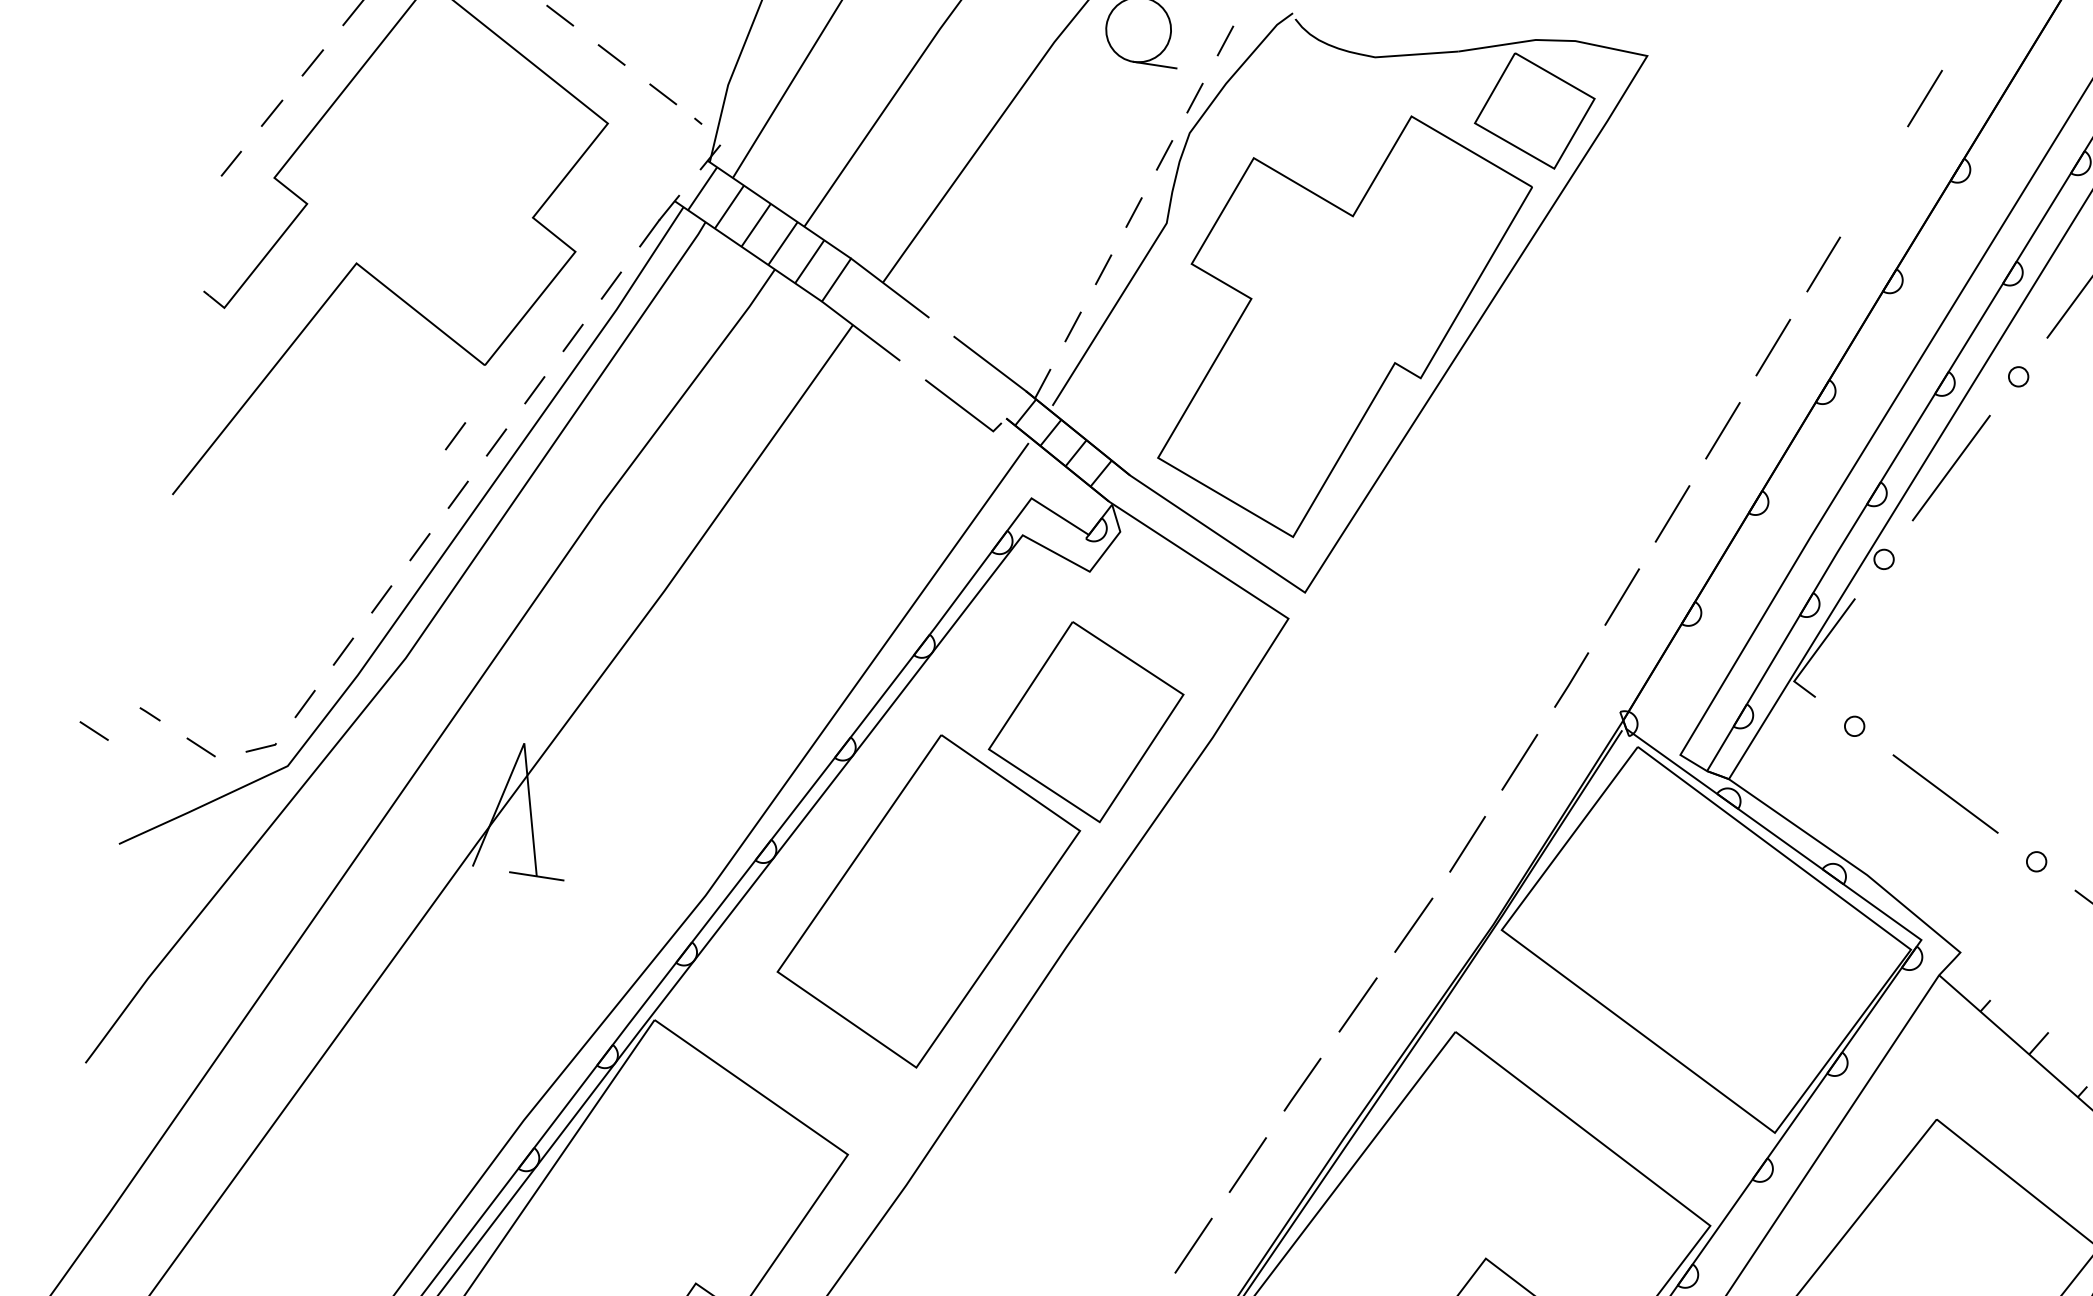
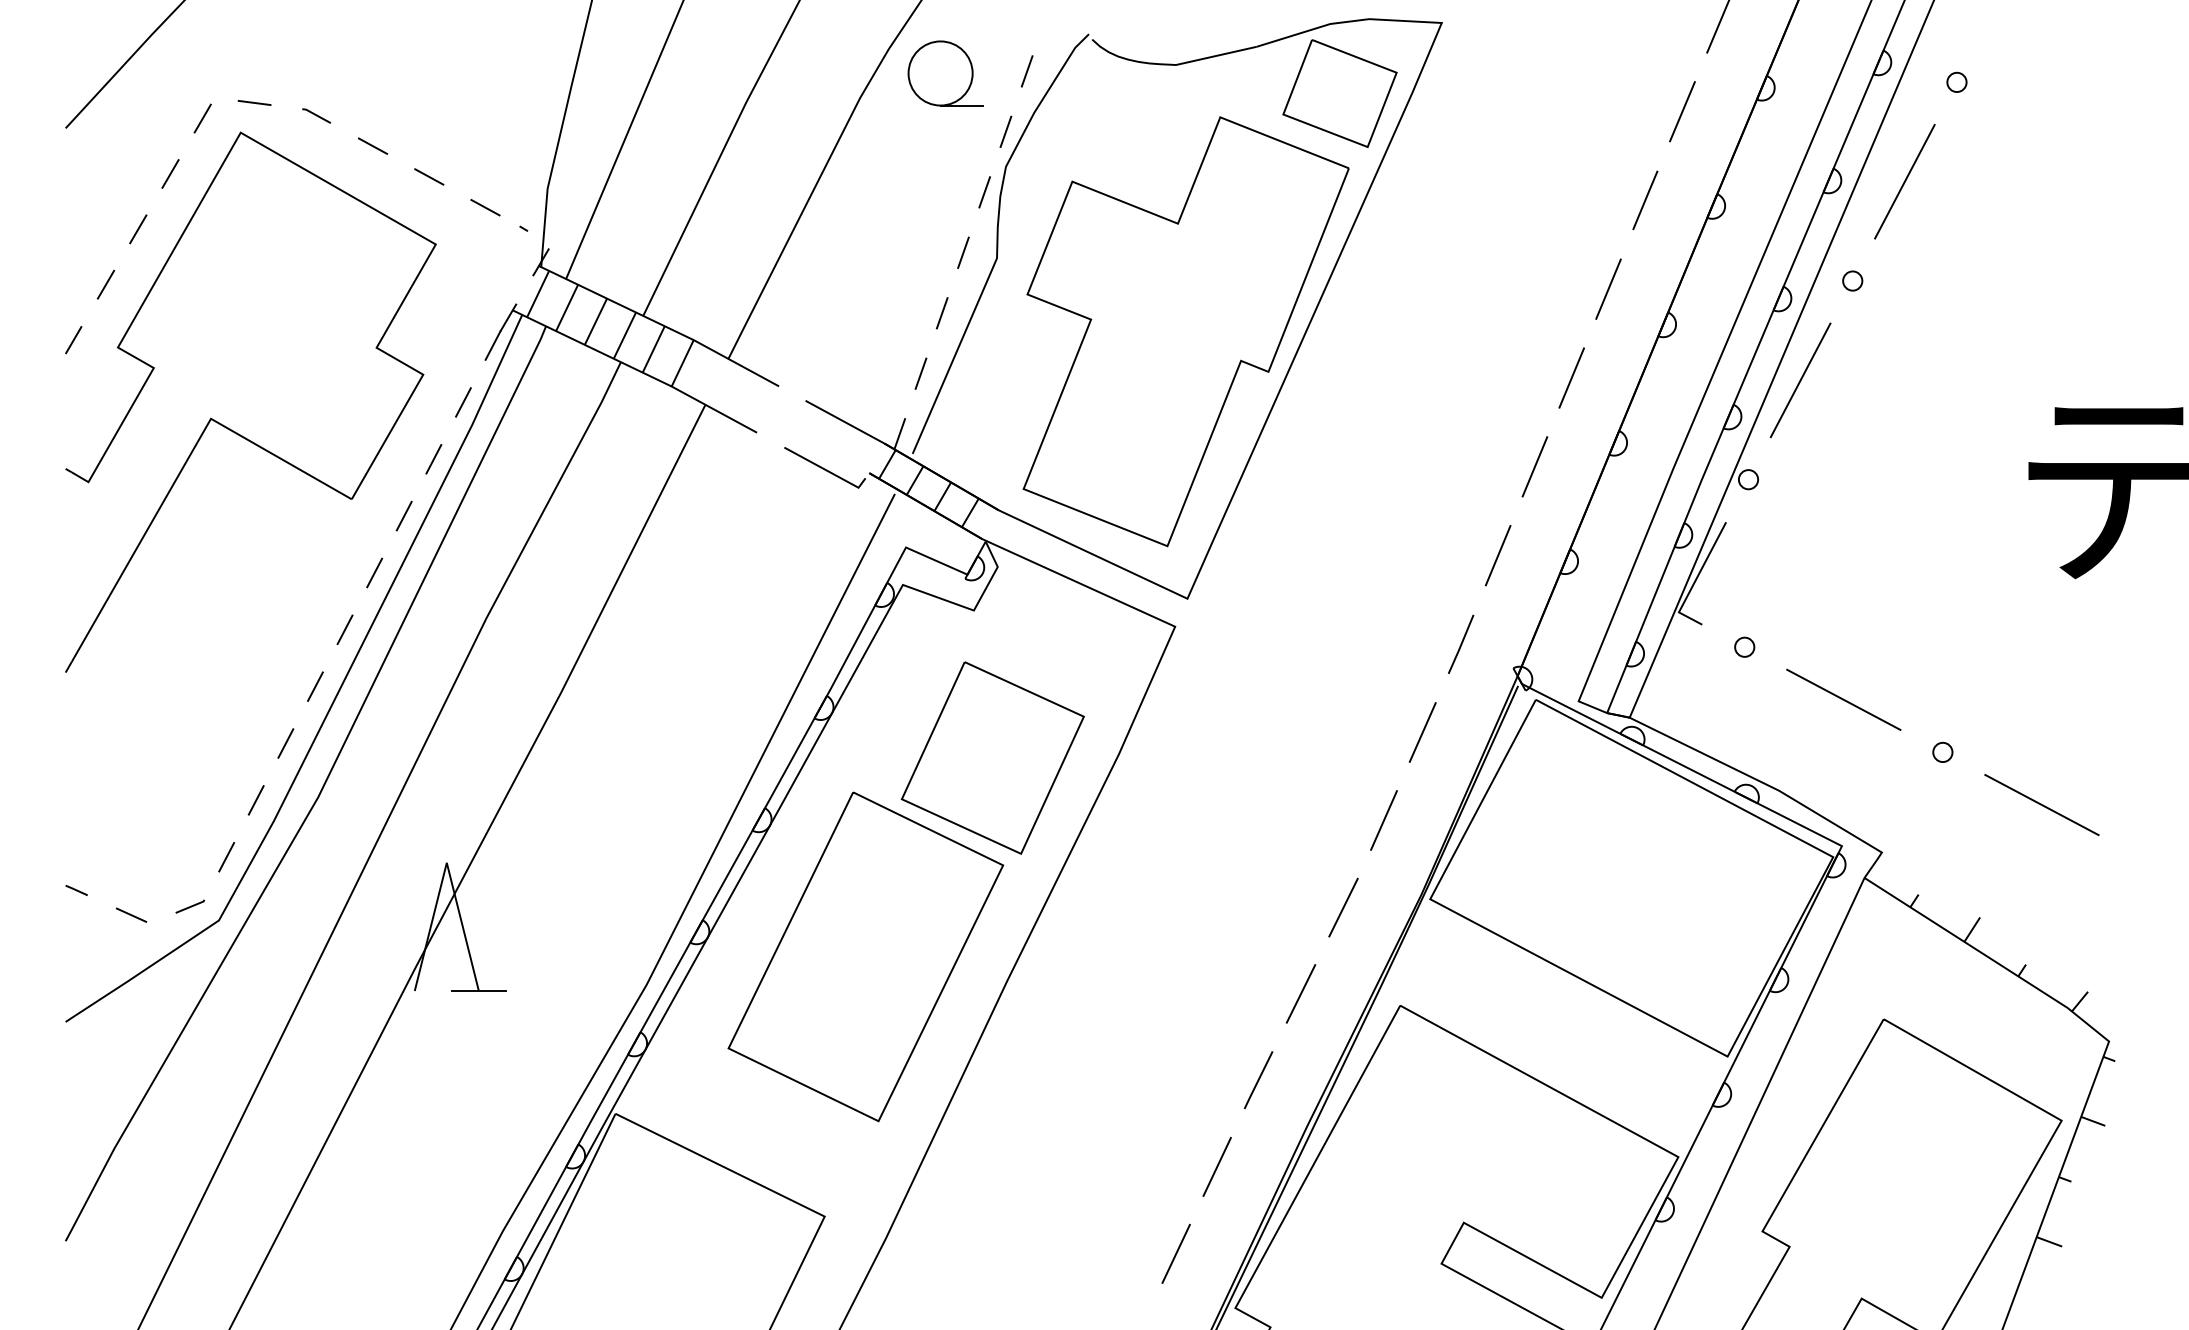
line: (1874, 181) -> (1682, 111), added
line: (455, 435) -> (333, 572), removed
line: (94, 730) -> (24, 914), removed

